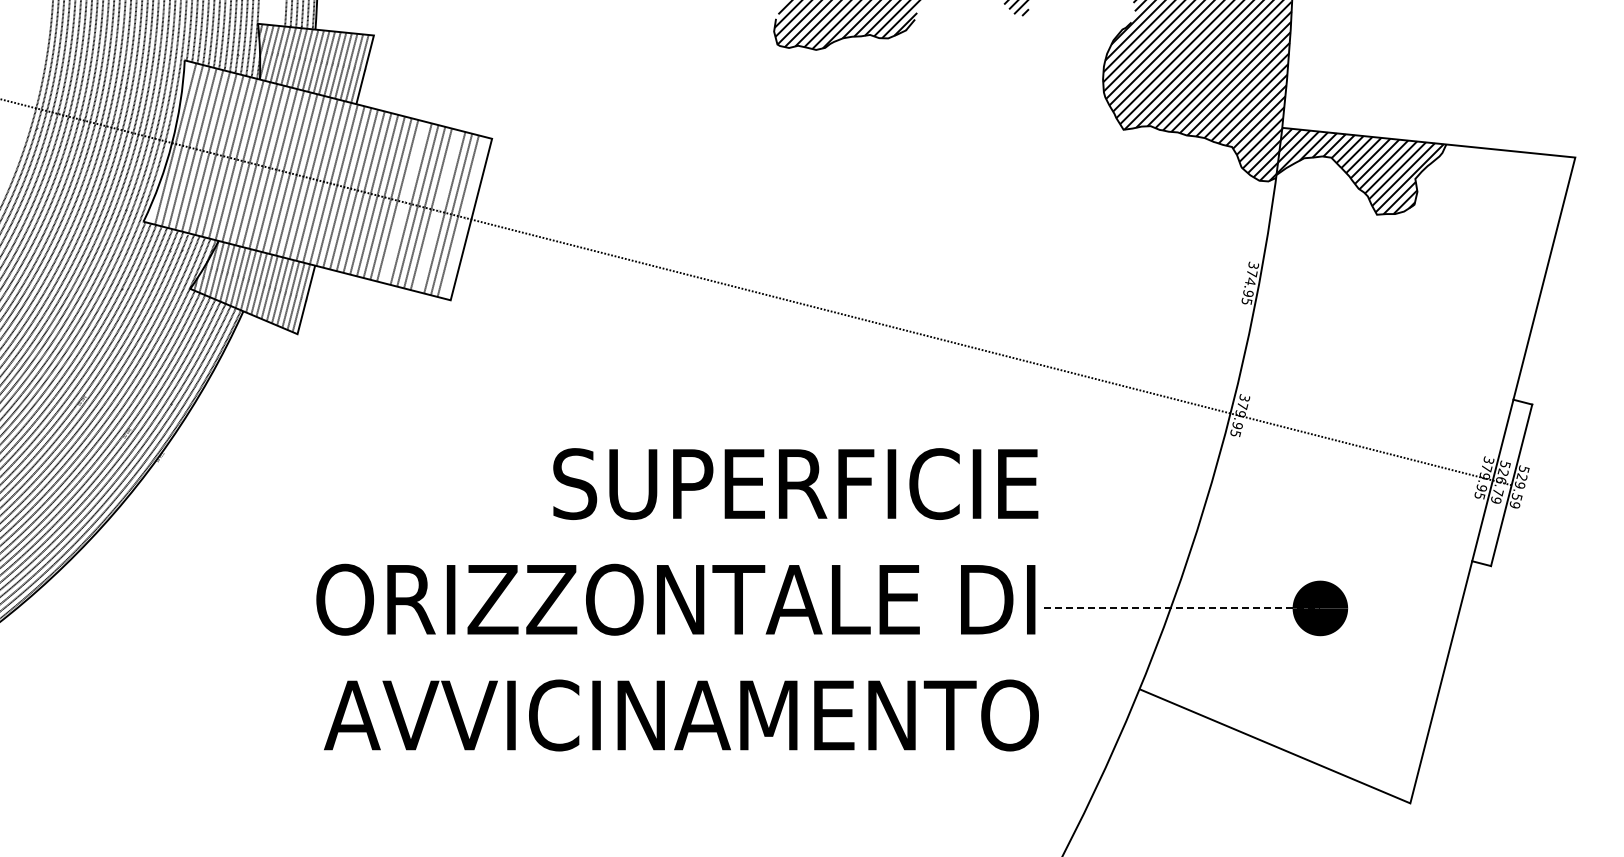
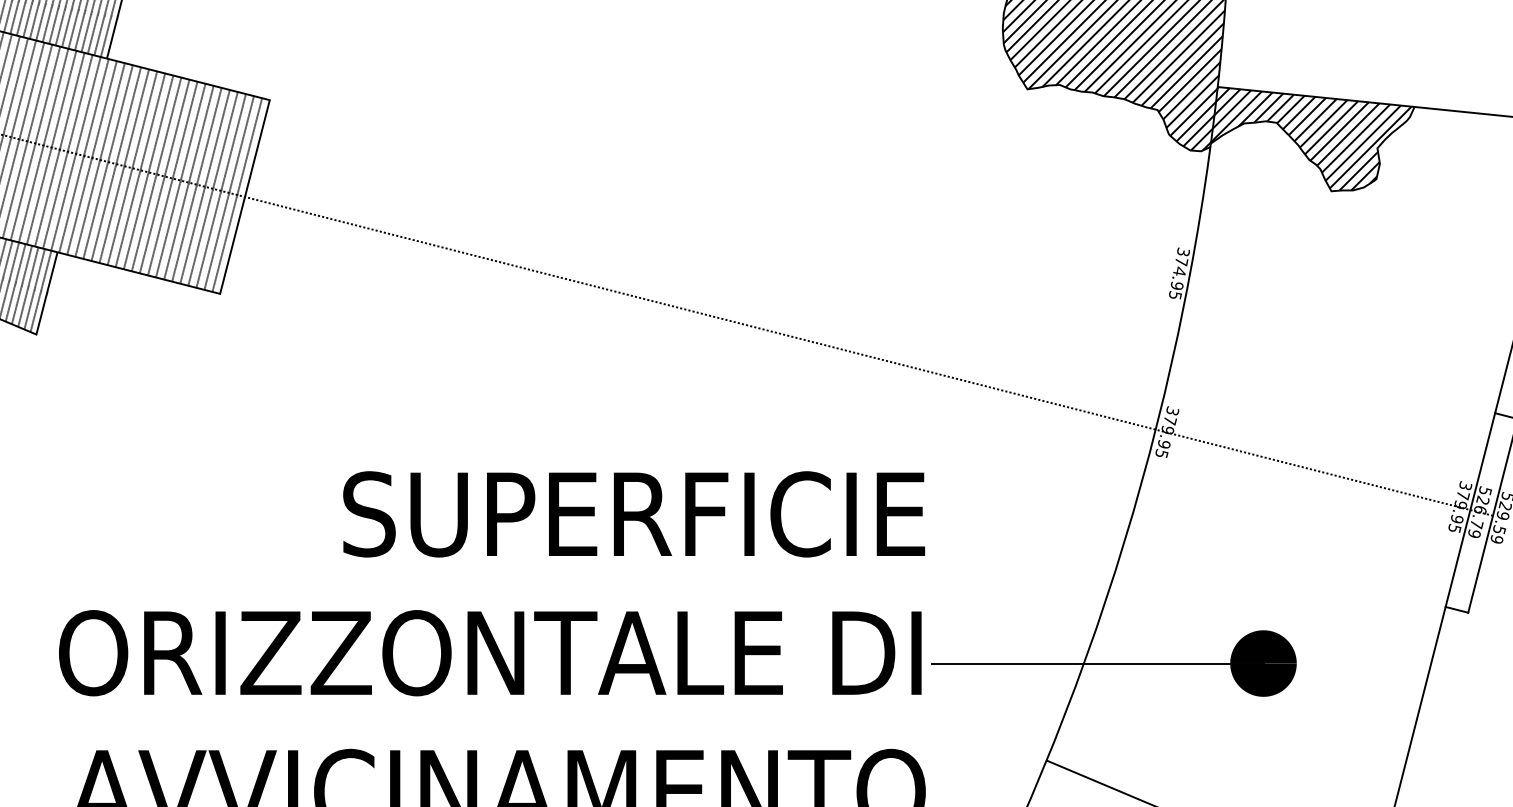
line: (404, 202) -> (164, 176), added
line: (437, 210) -> (204, 186), added
line: (464, 217) -> (236, 194), added
line: (1182, 608) -> (1098, 663), dashed -> solid

